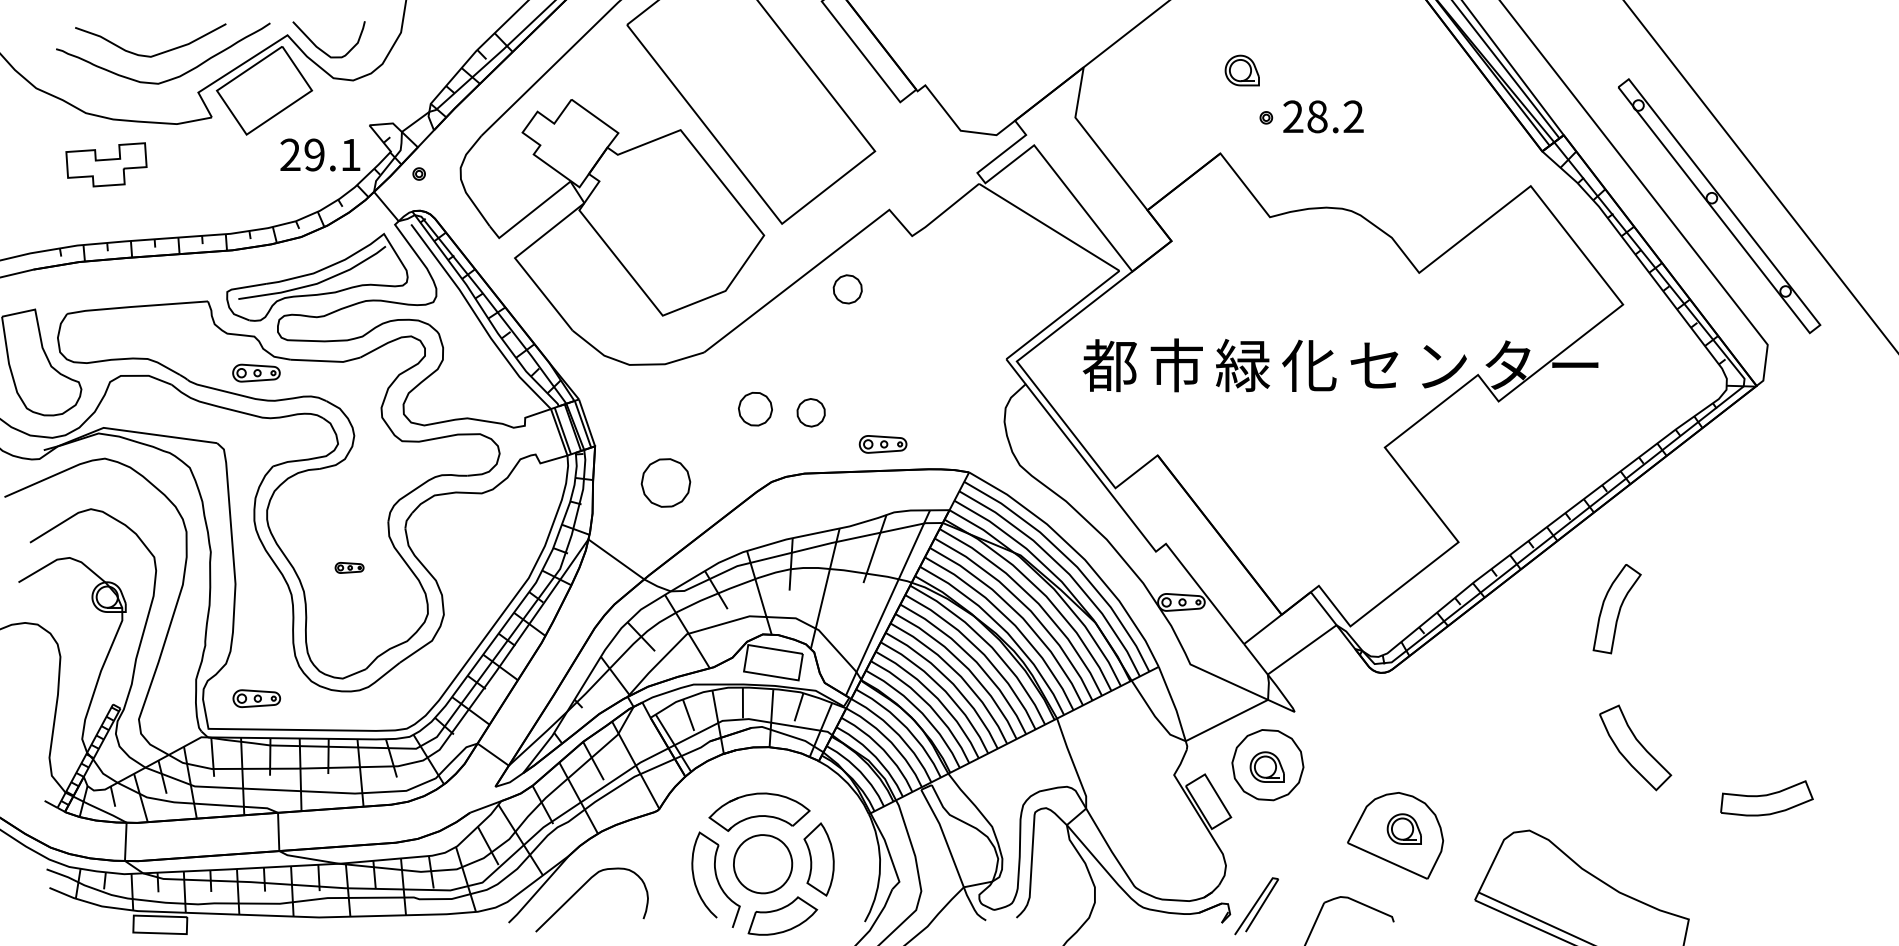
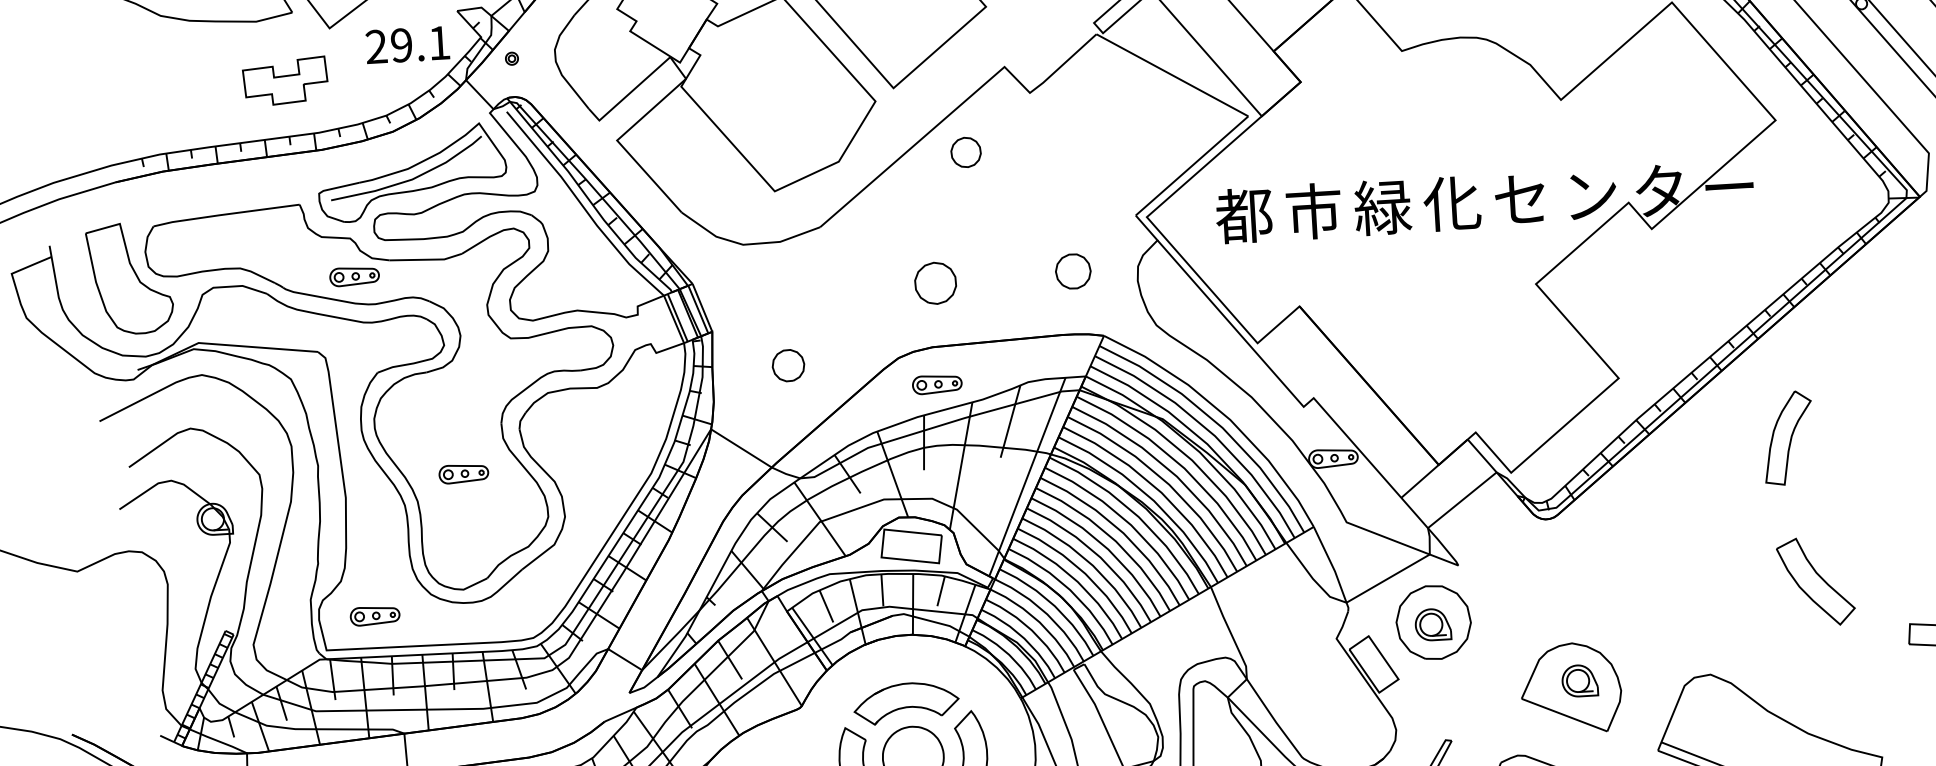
part: (106, 164) -> (285, 81), moved
part: (755, 409) -> (1073, 271), moved
part: (810, 412) -> (934, 283), size x1.43
part: (882, 444) -> (936, 384), moved
part: (665, 482) -> (787, 365), size x0.62
part: (349, 567) -> (463, 473), size x1.67

